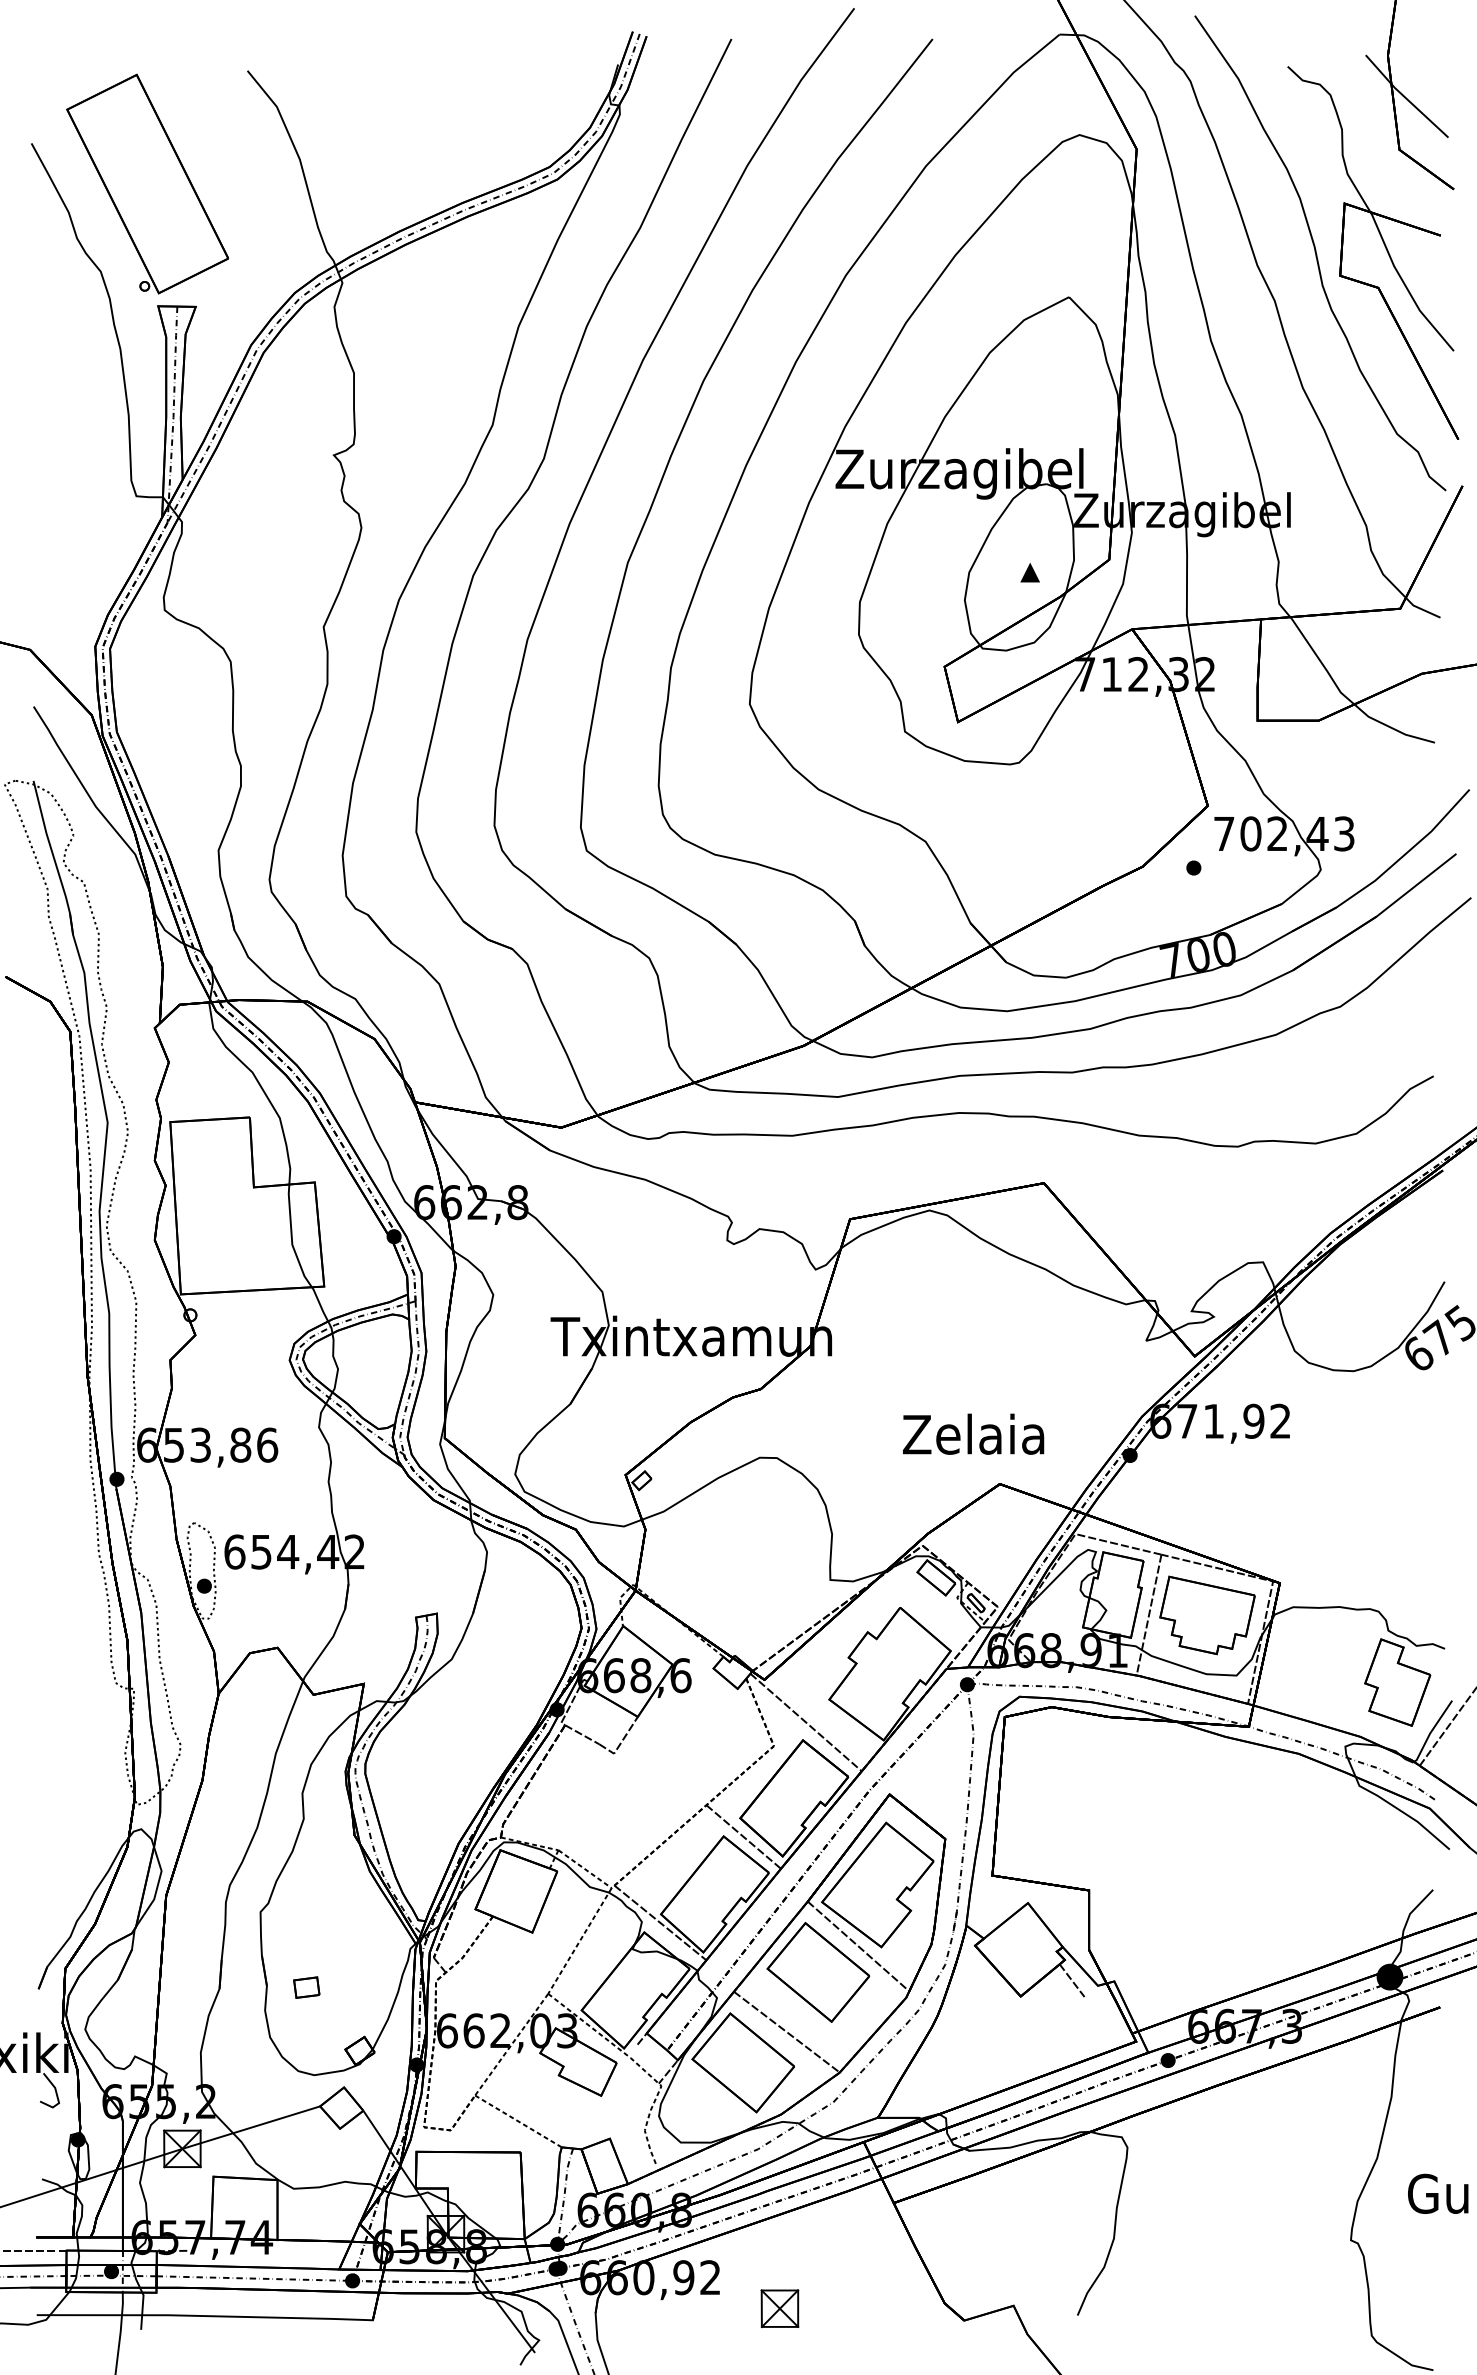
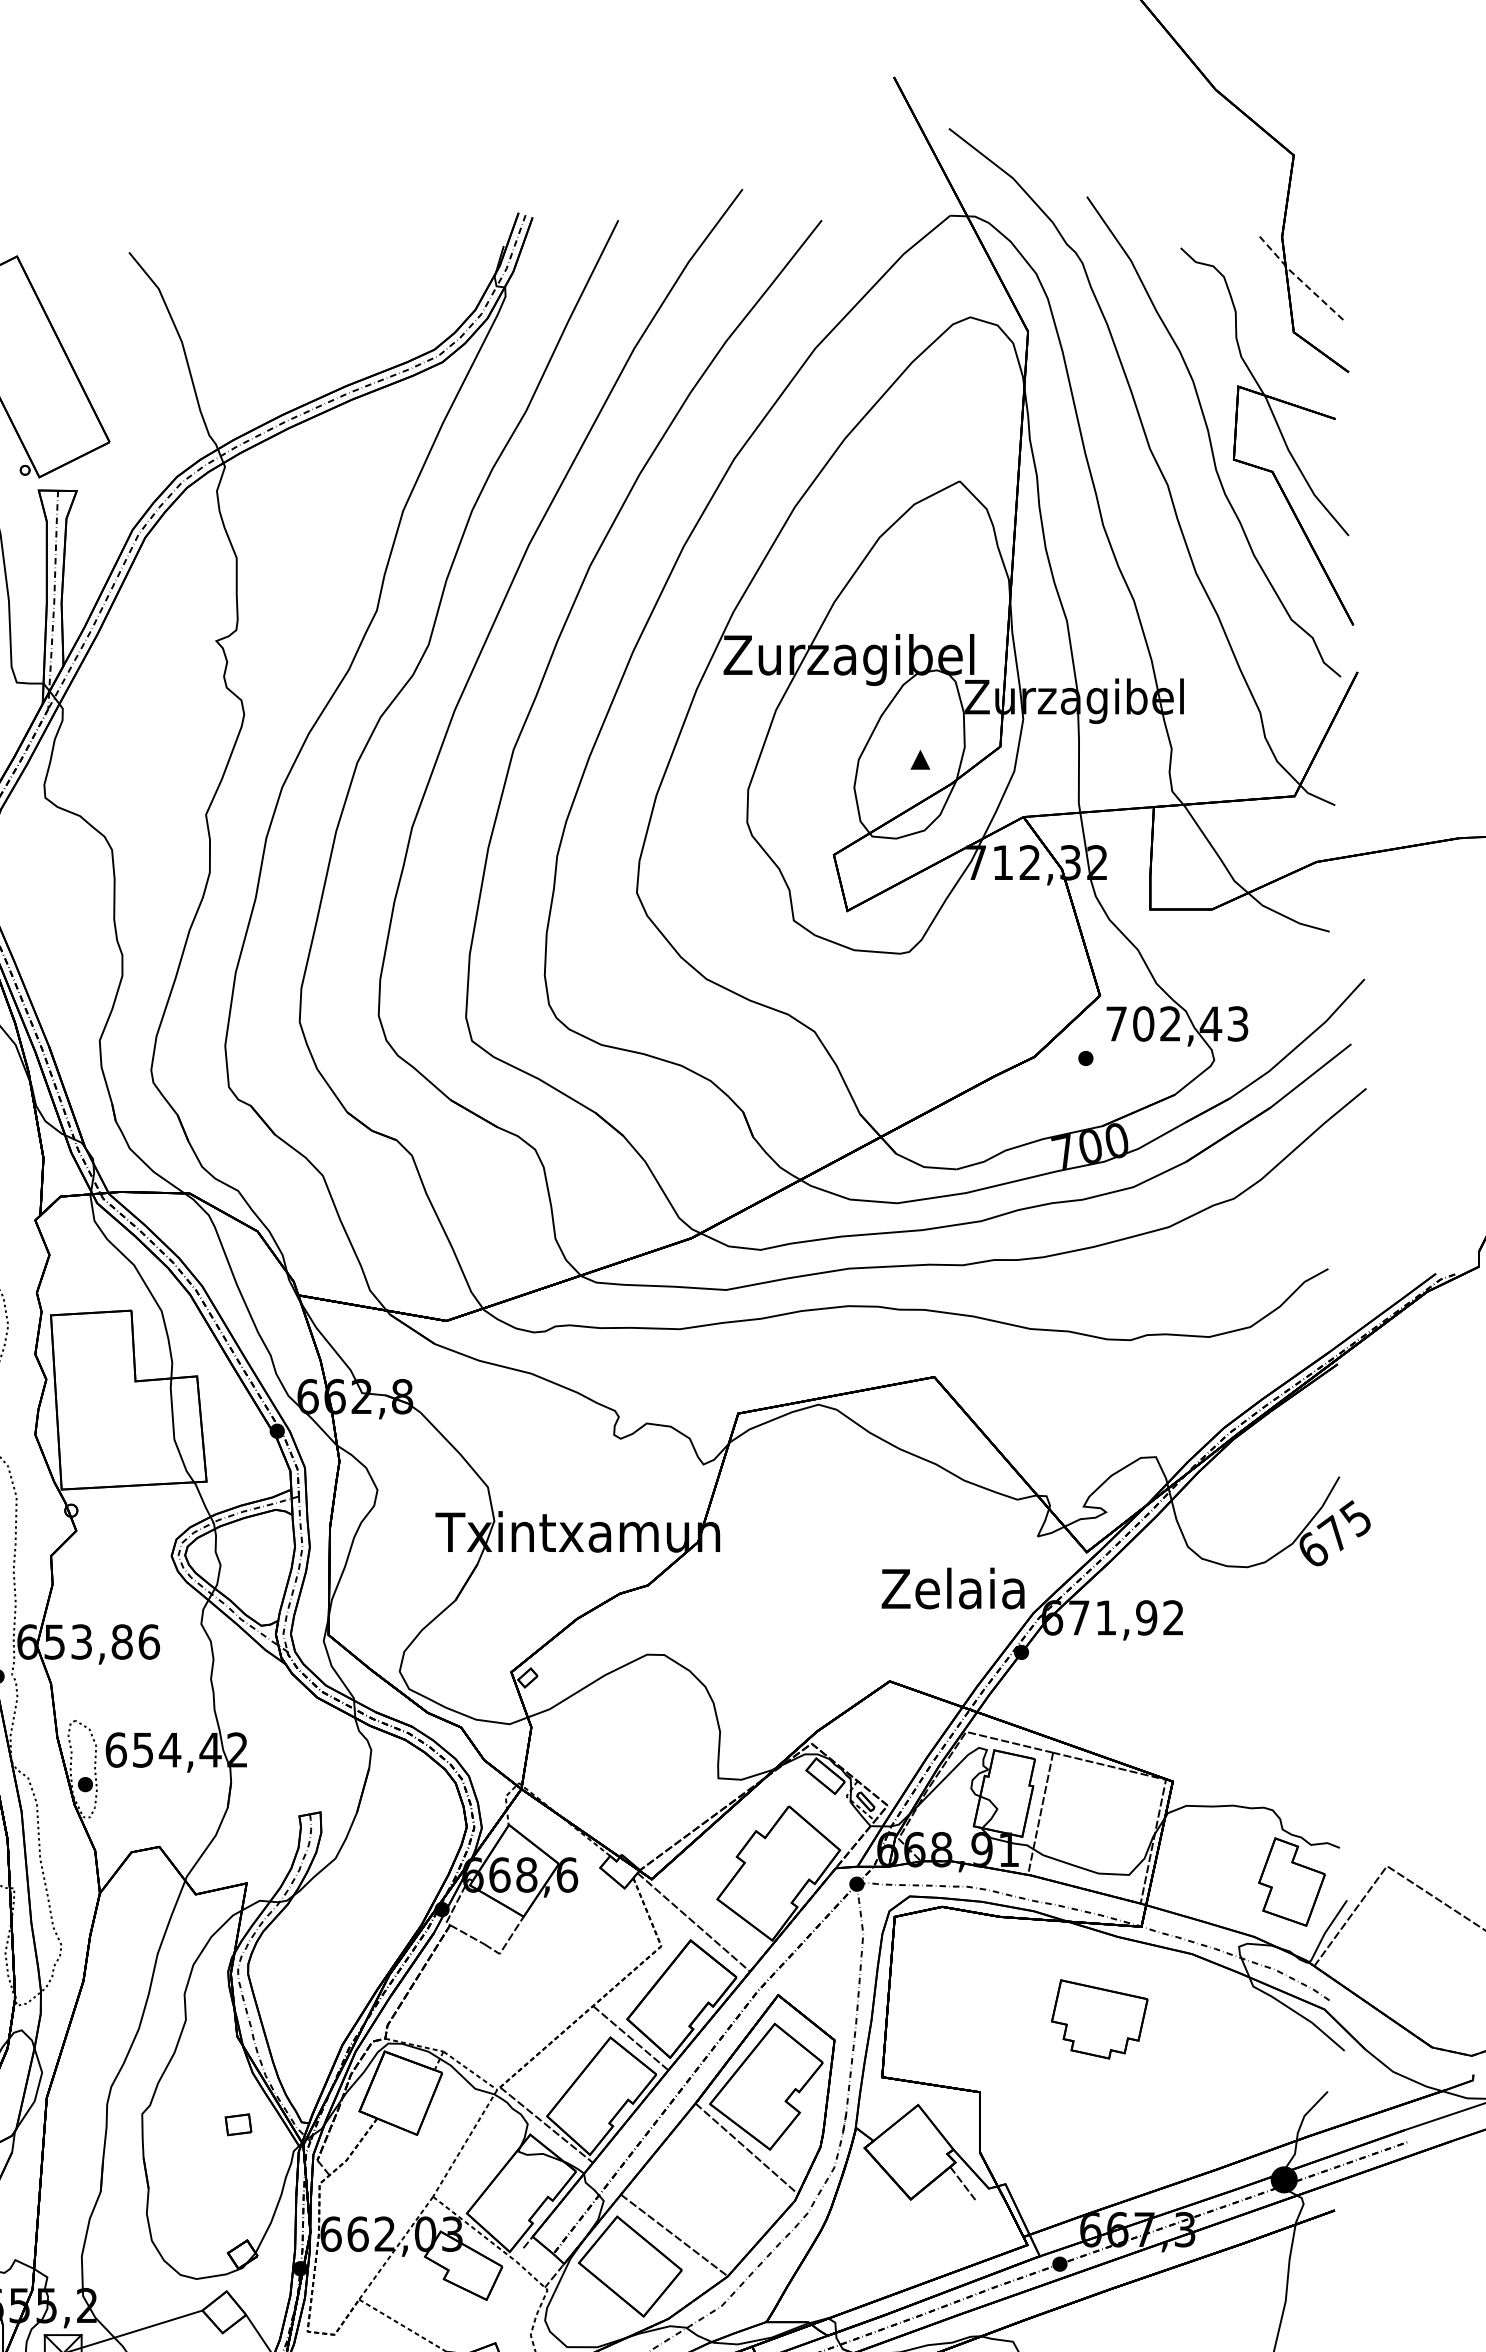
line: (1405, 97) -> (1299, 279), solid -> dashed
text: (973, 1433) -> (953, 1587), moved
part: (1207, 1615) -> (1099, 2019), moved
part: (818, 1972) -> (706, 2175), removed
part: (306, 1987) -> (238, 2124), moved

